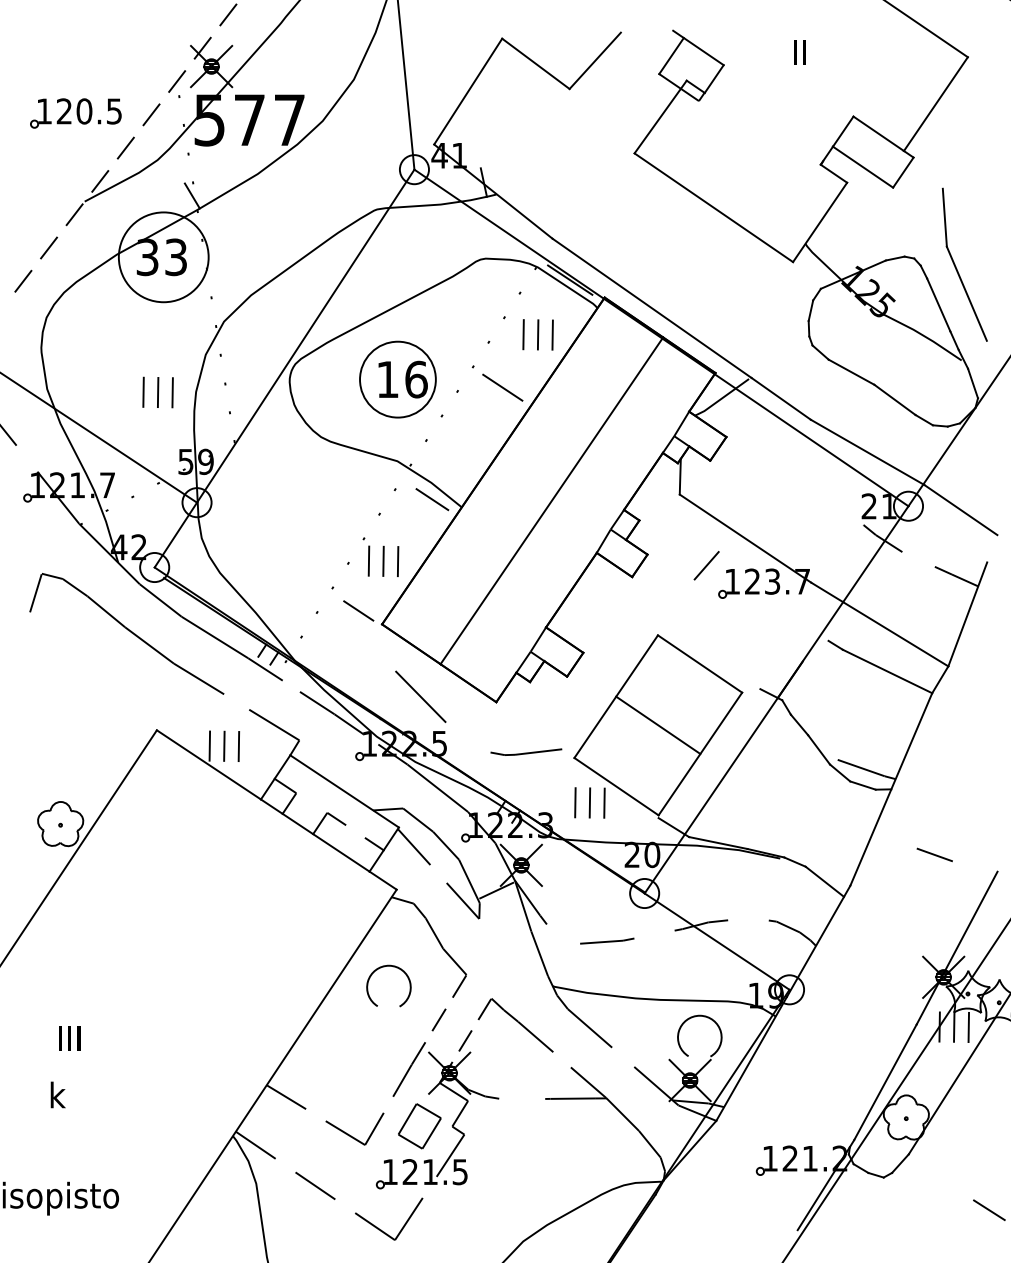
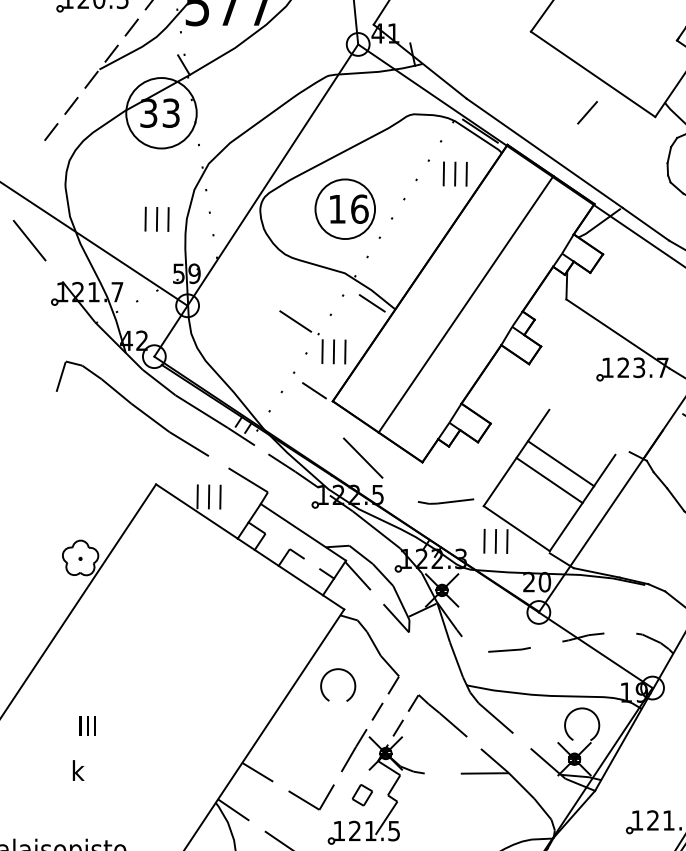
line: (502, 387) -> (295, 321), moved
line: (706, 565) -> (587, 112), moved
line: (699, 663) -> (560, 463), moved
part: (419, 1126) -> (362, 795), size x0.6

